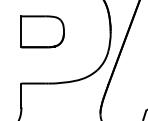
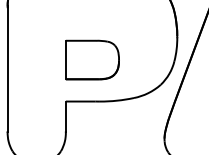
part: (42, 31) -> (92, 59), moved

